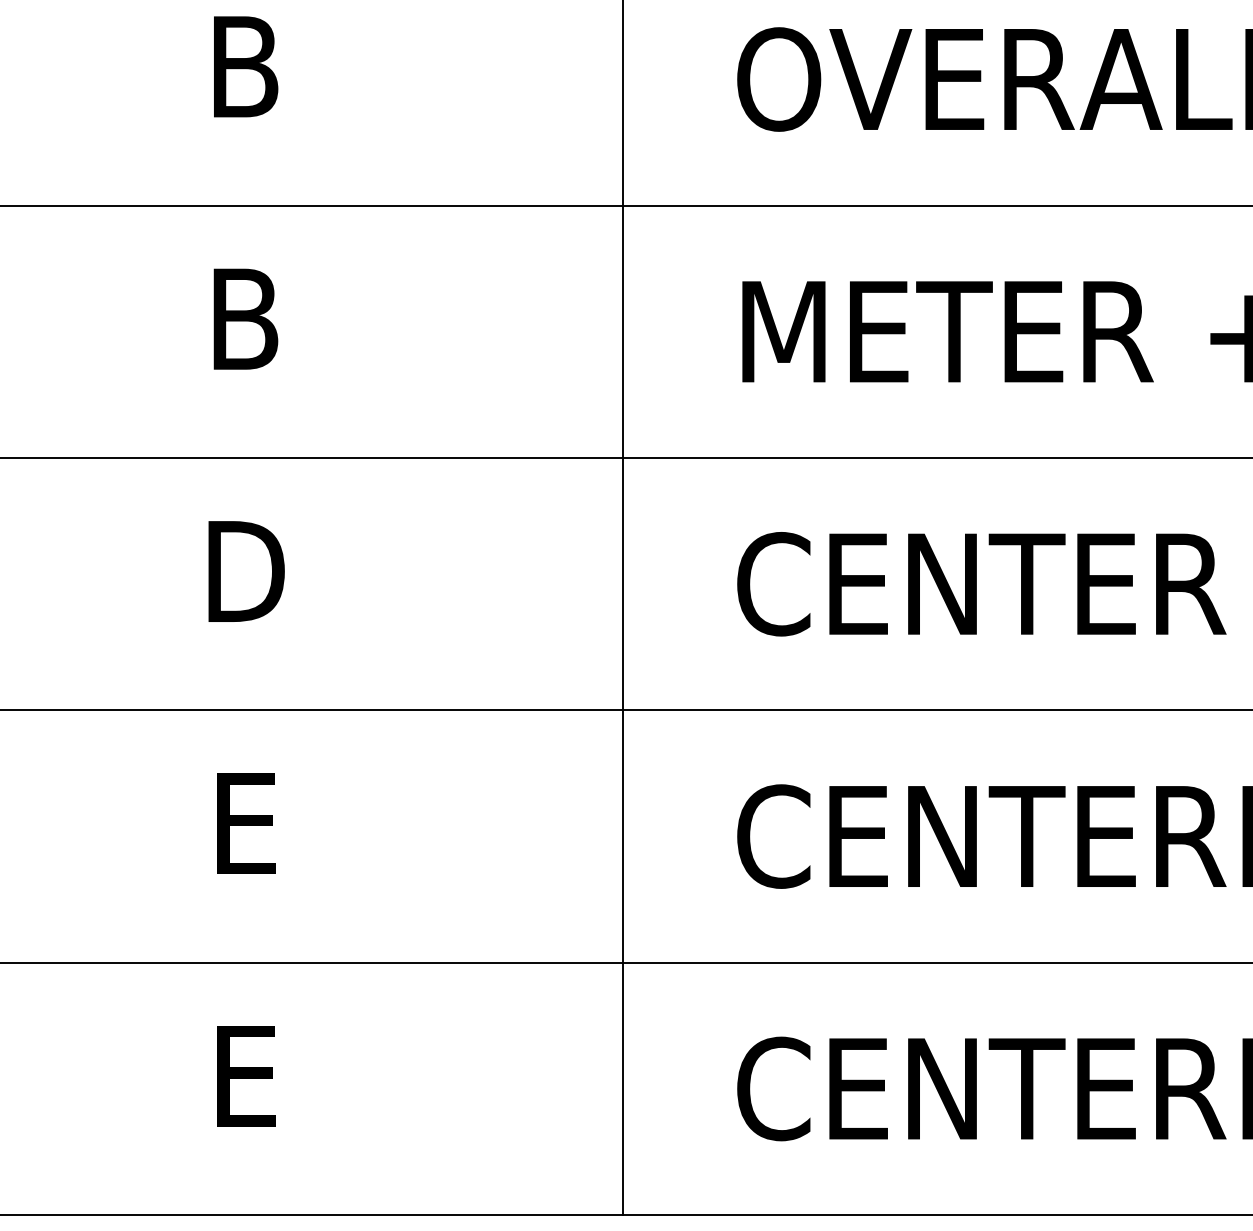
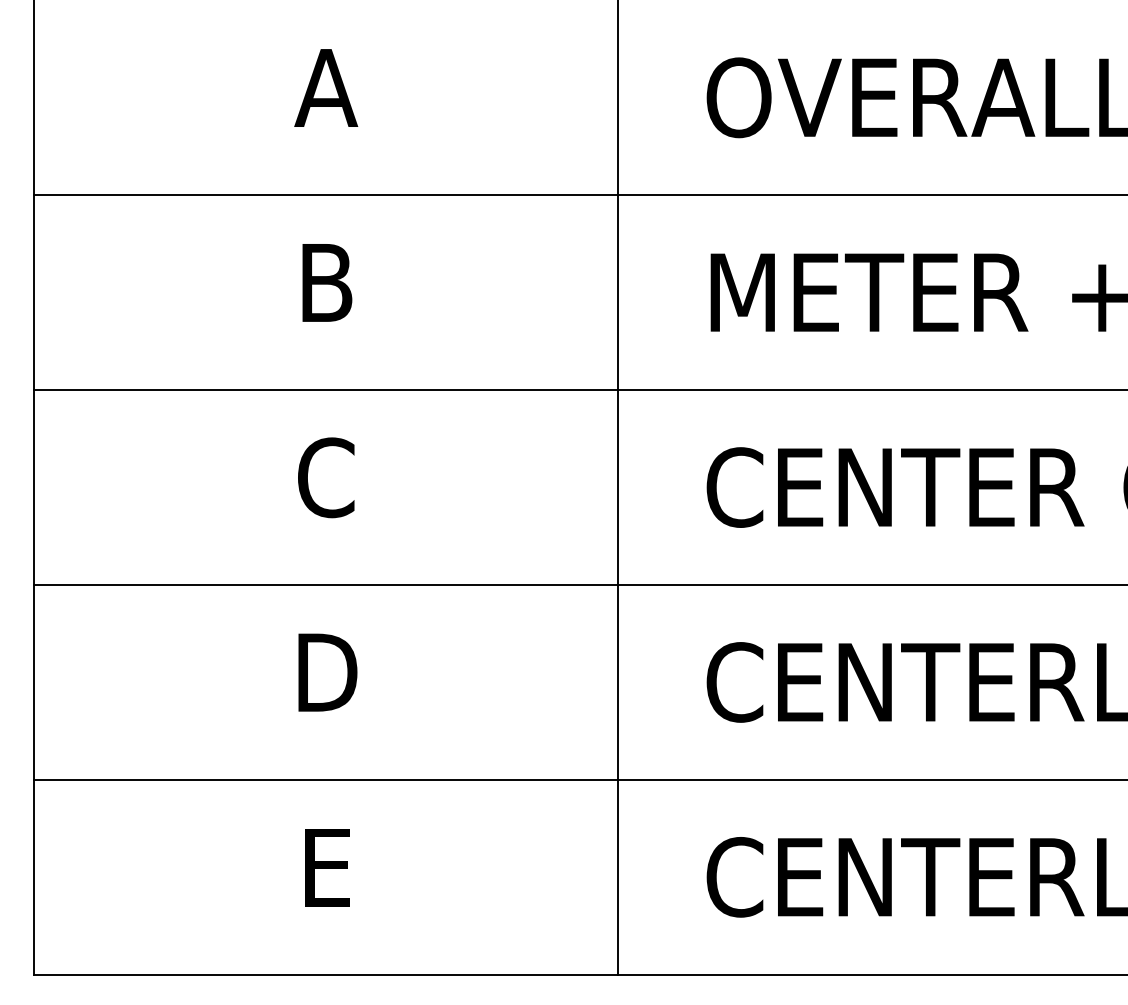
text: (244, 66) -> (326, 87), B -> A
text: (246, 571) -> (327, 477), D -> C
text: (246, 823) -> (327, 672), E -> D

